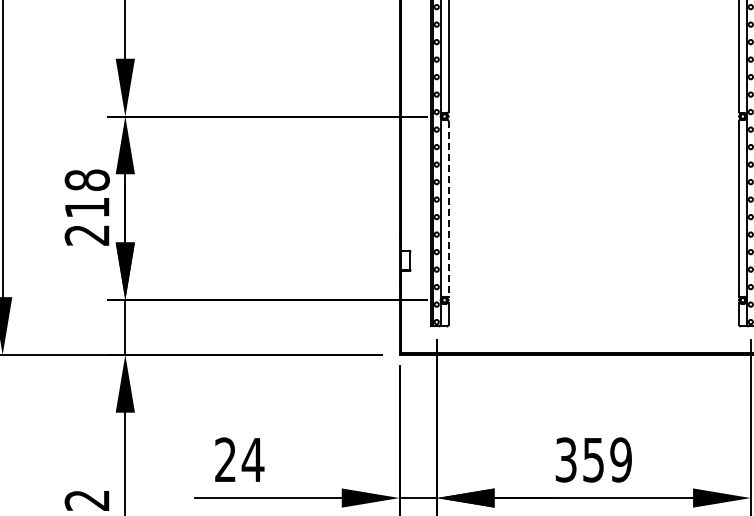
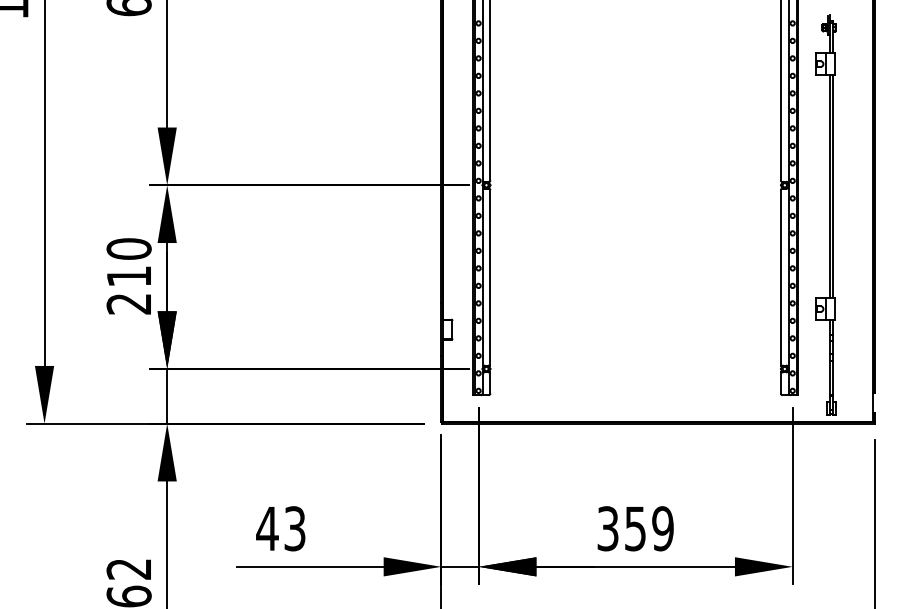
text: (86, 179) -> (128, 248), 218 -> 210
line: (448, 209) -> (490, 278), dashed -> solid
text: (239, 459) -> (281, 528), 24 -> 43

